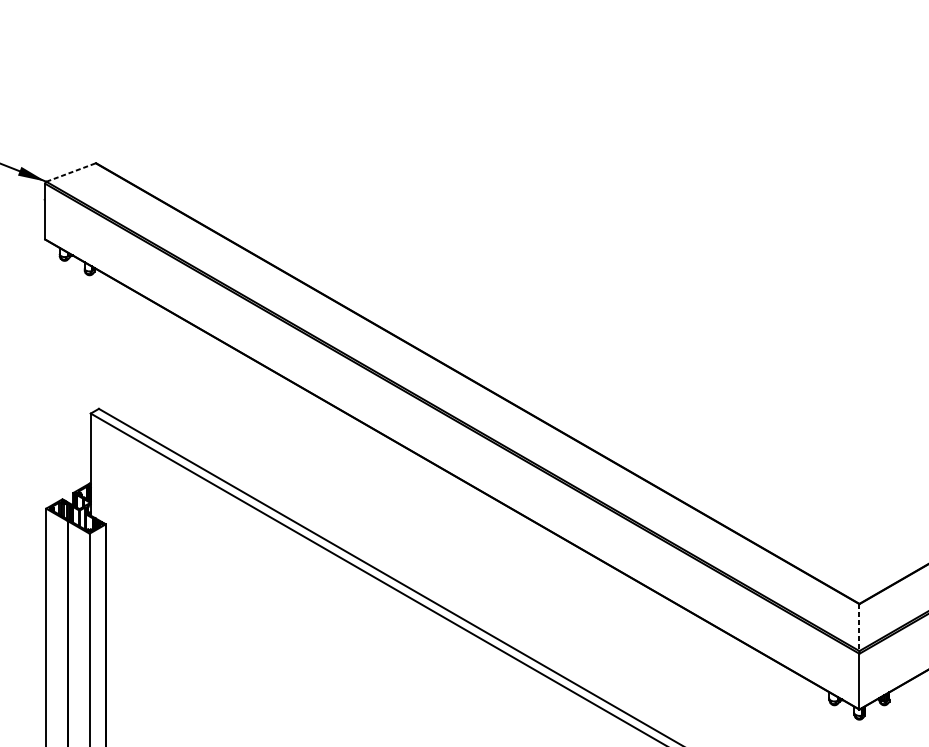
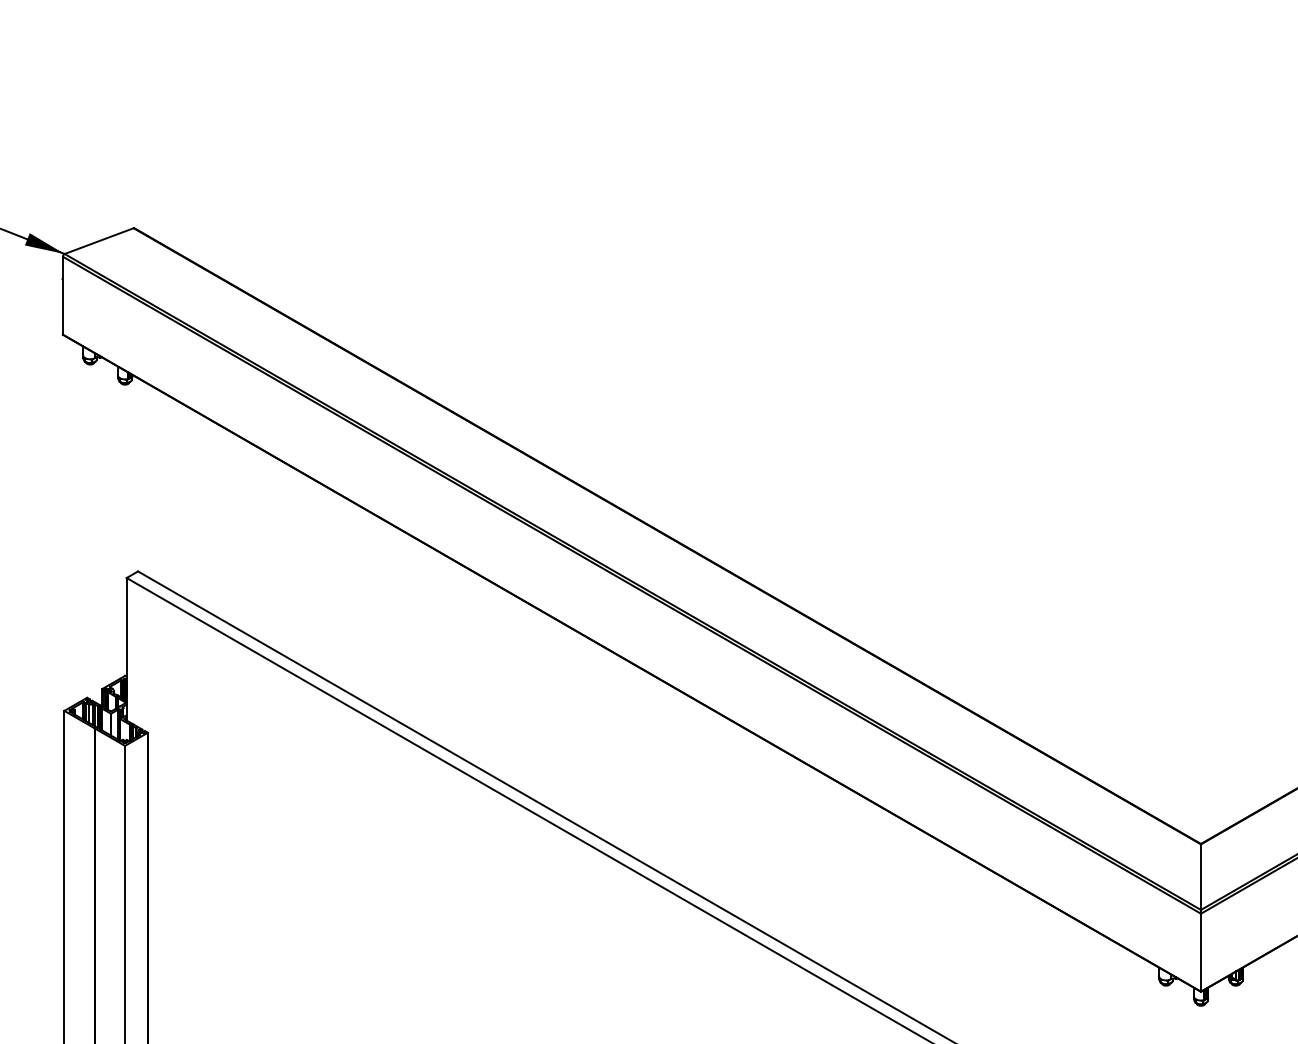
line: (71, 172) -> (99, 241), dashed -> solid
line: (859, 627) -> (1201, 877), dashed -> solid

